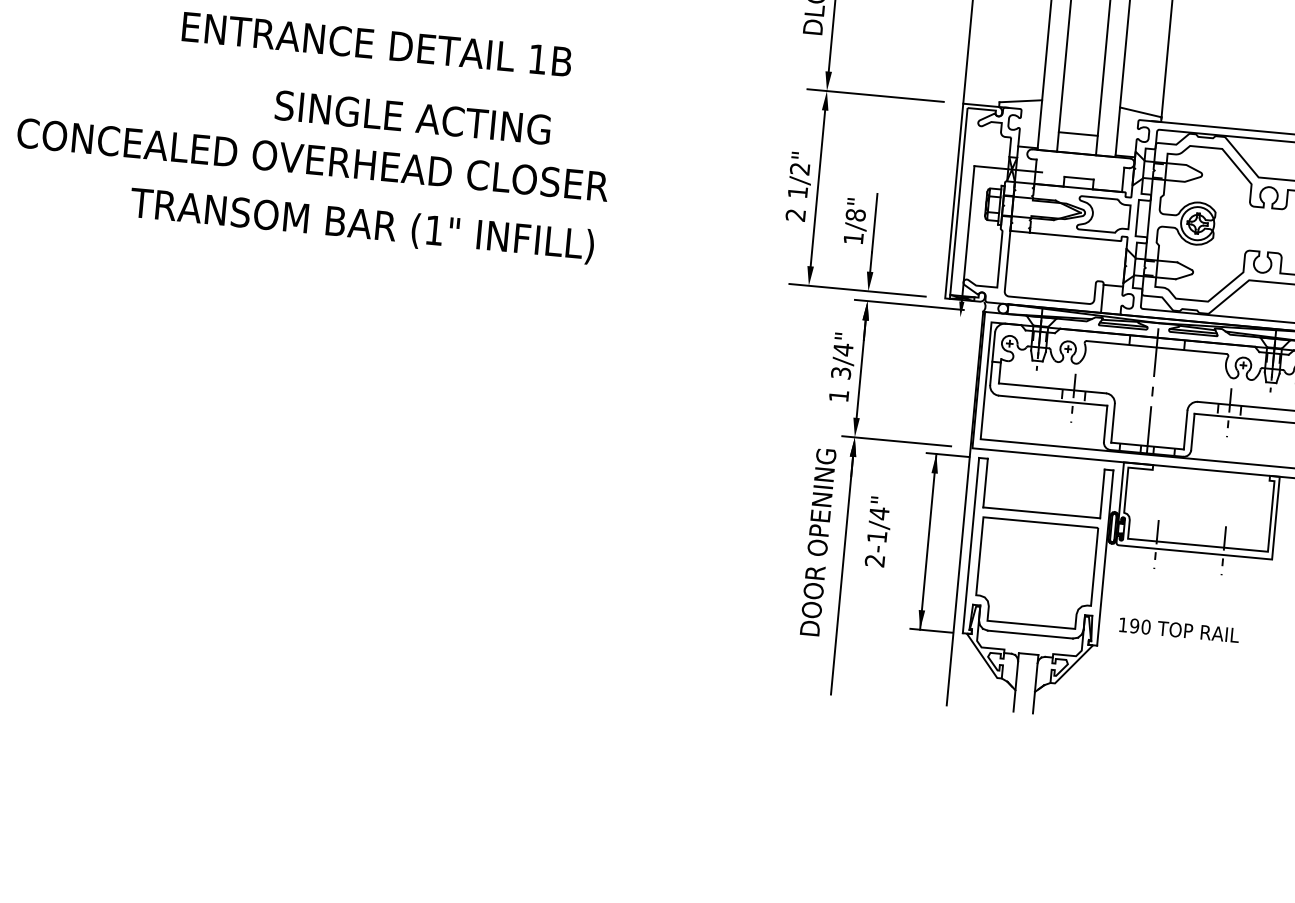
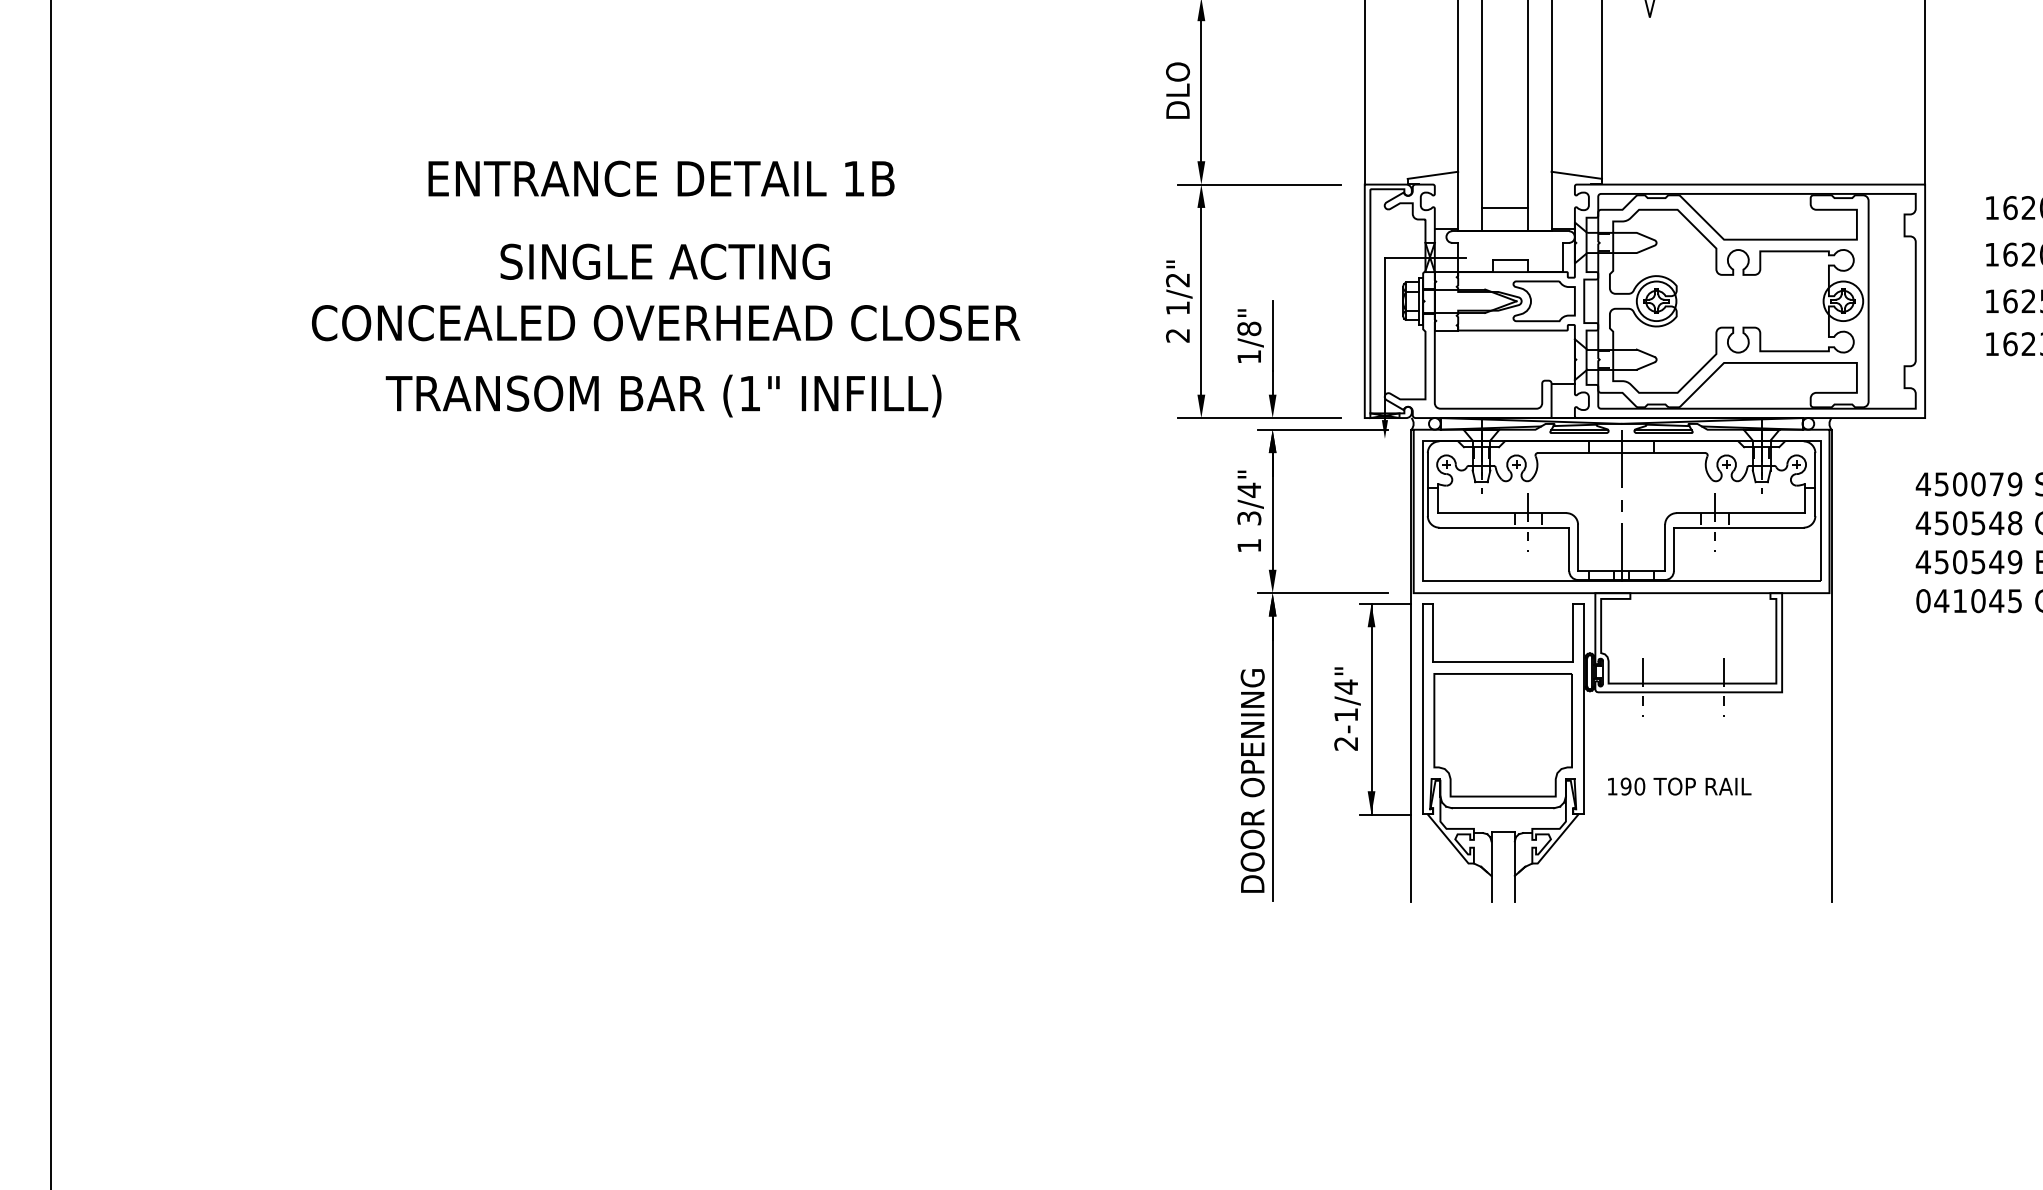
text: (412, 117) -> (664, 261), moved
text: (313, 160) -> (666, 323), moved
text: (878, 531) -> (1347, 708), moved
text: (818, 541) -> (1252, 780), moved

